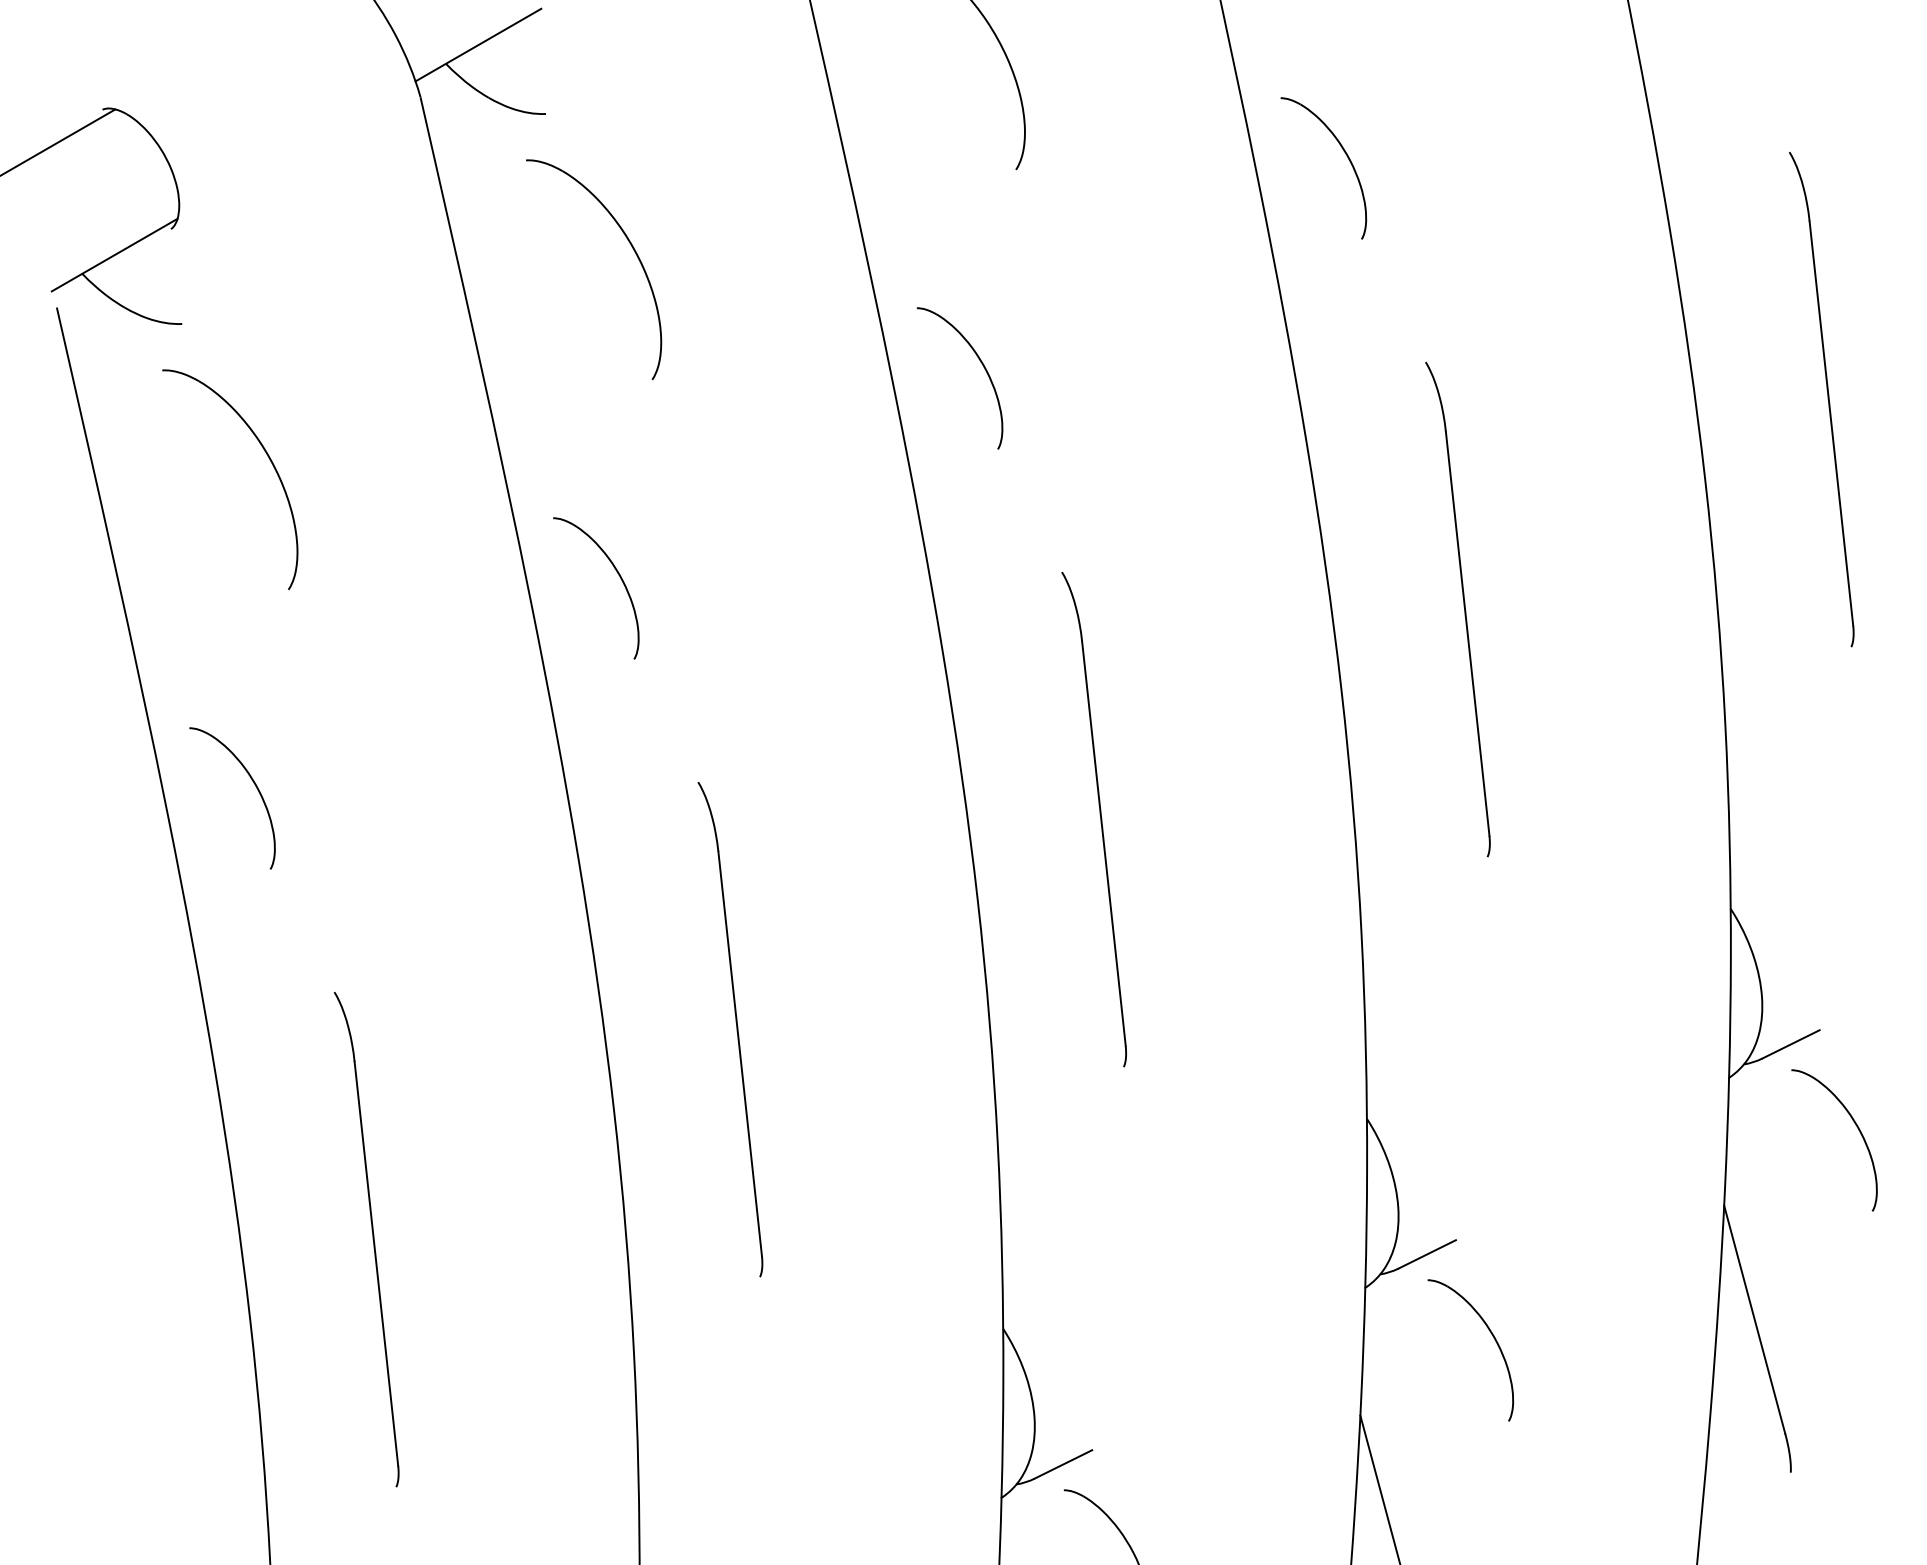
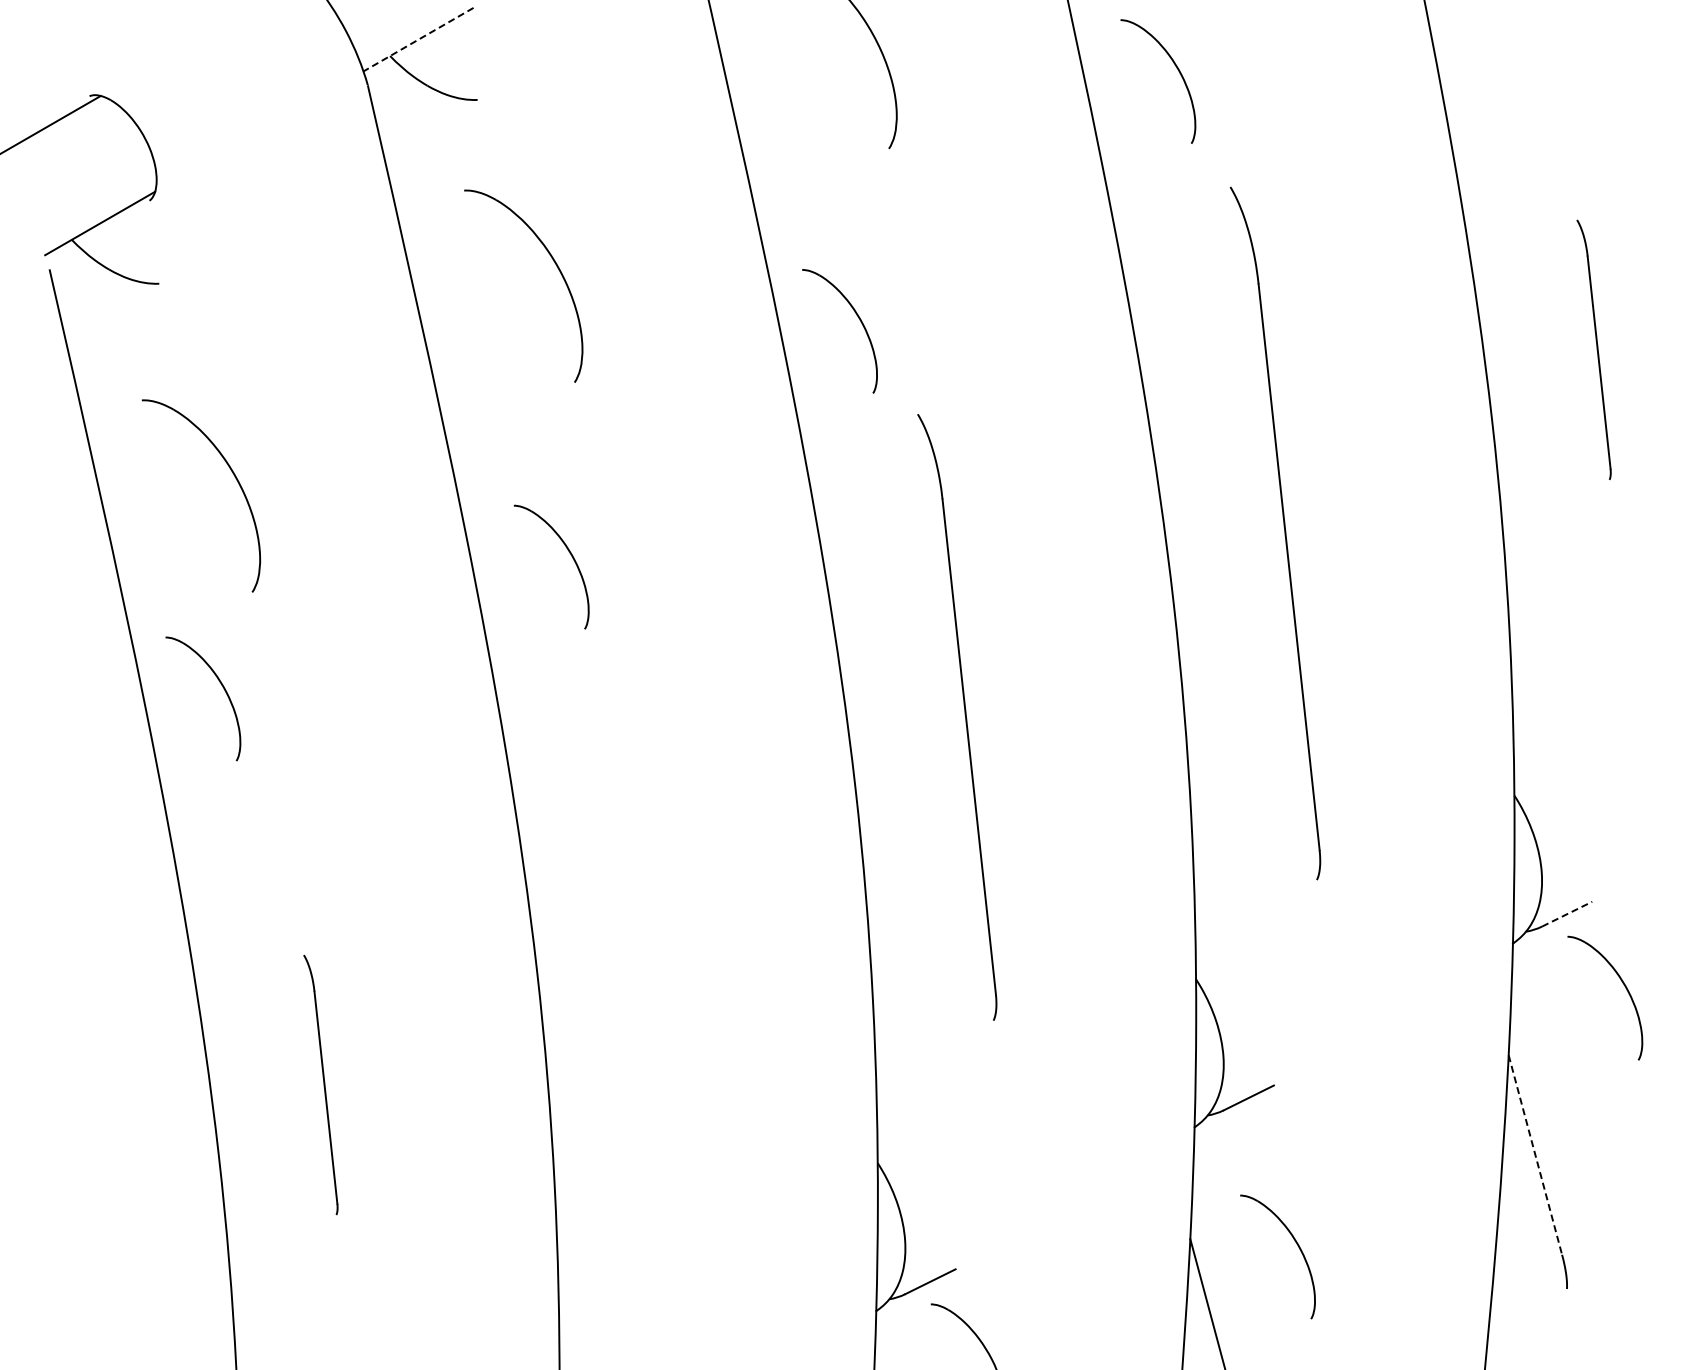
line: (478, 44) -> (418, 39), solid -> dashed
part: (1344, 153) -> (1176, 68), moved
part: (629, 243) -> (554, 263), moved
part: (1821, 399) -> (1593, 349), size x0.6
part: (267, 456) -> (233, 475), moved
part: (616, 572) -> (569, 553), moved
part: (1457, 609) -> (1275, 533), size x1.6
part: (1094, 819) -> (957, 717), size x1.4
part: (729, 1029) -> (638, 901), removed
line: (1791, 1044) -> (1567, 914), solid -> dashed
part: (366, 1239) -> (320, 1084), size x0.6
line: (1754, 1320) -> (1535, 1155), solid -> dashed
part: (1491, 1336) -> (1296, 1244), moved

